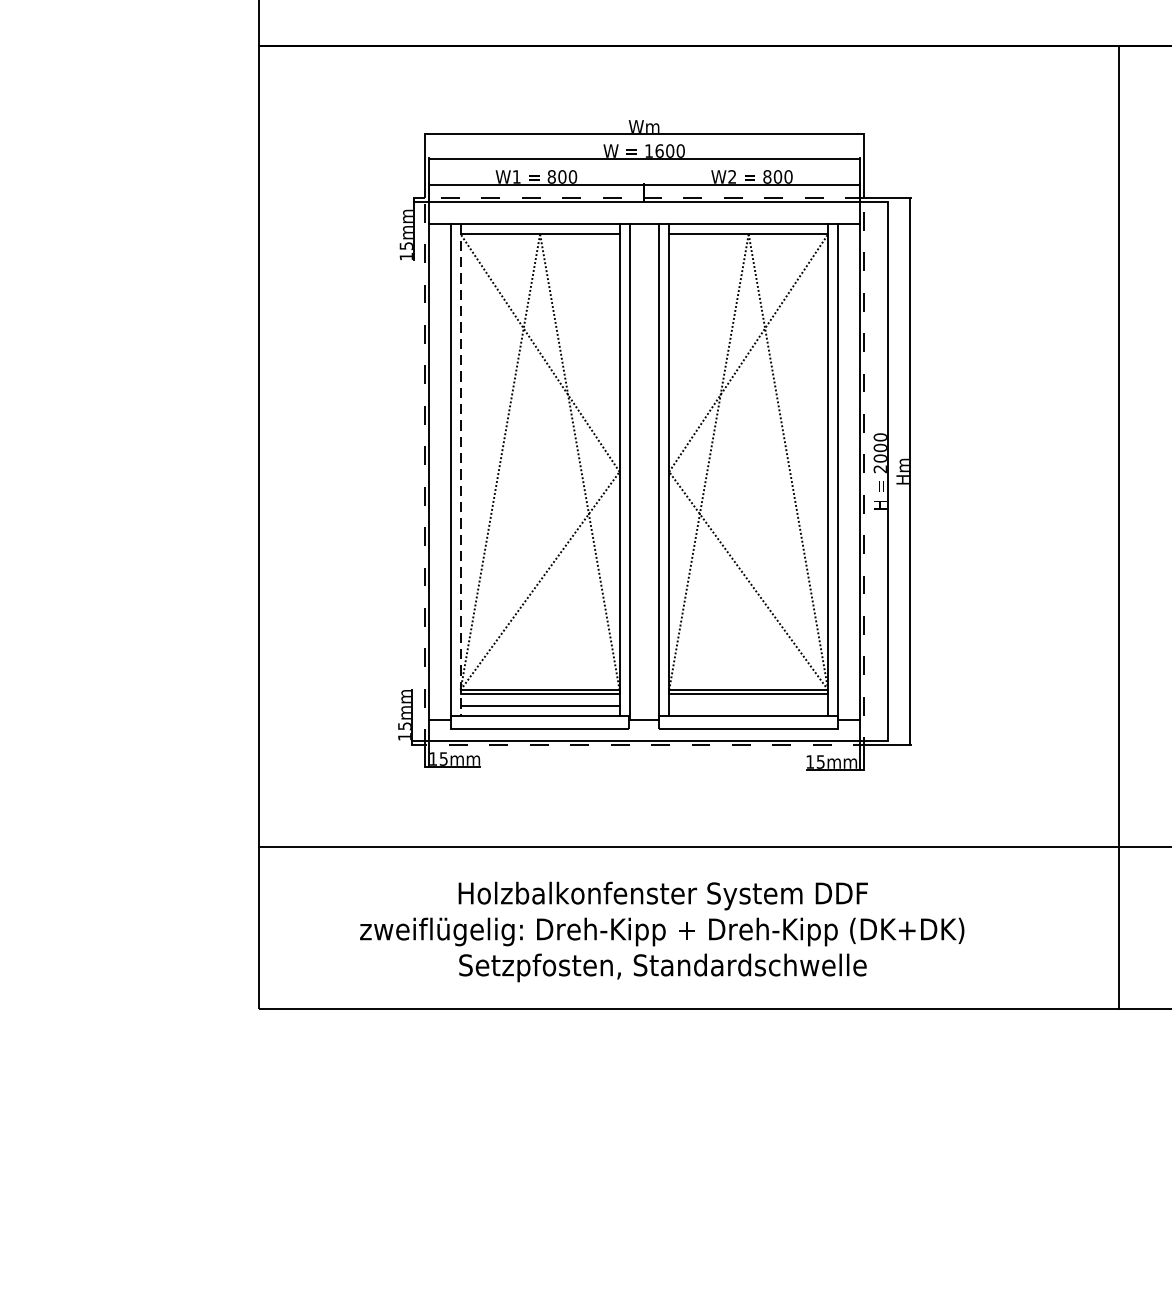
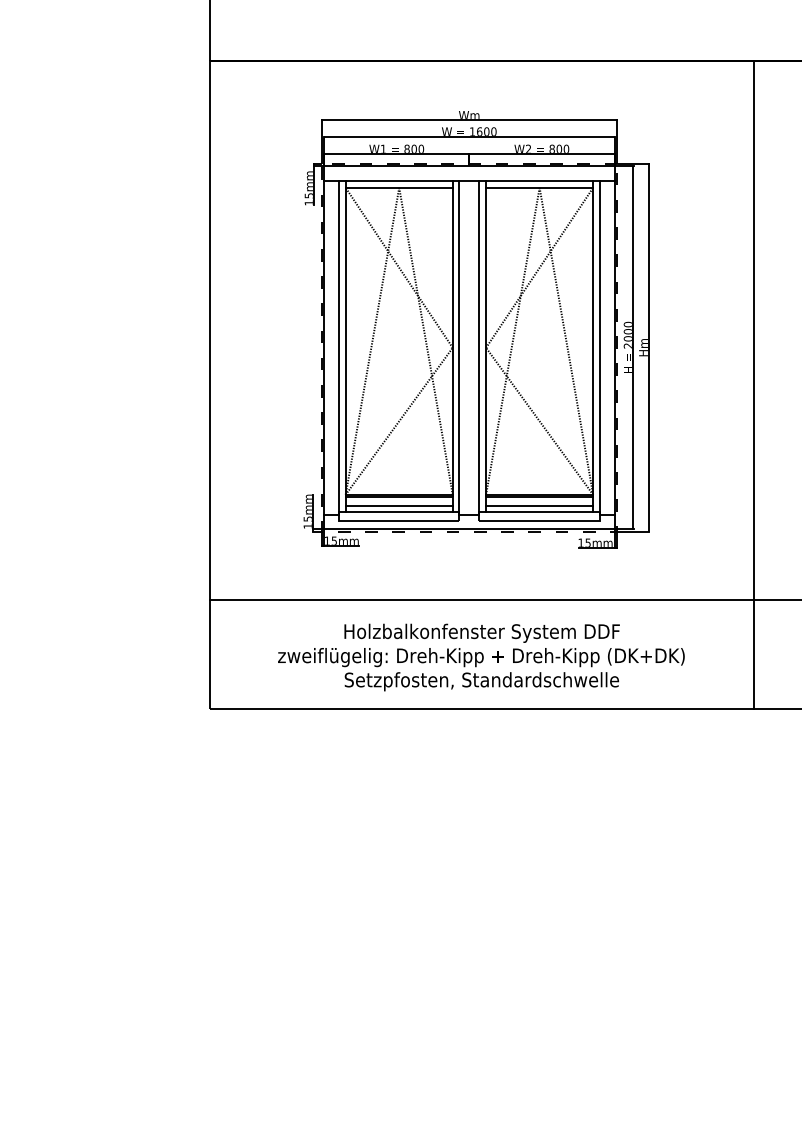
line: (460, 469) -> (345, 346), dashed -> solid
line: (1119, 527) -> (754, 385), moved
line: (748, 706) -> (539, 505), added

